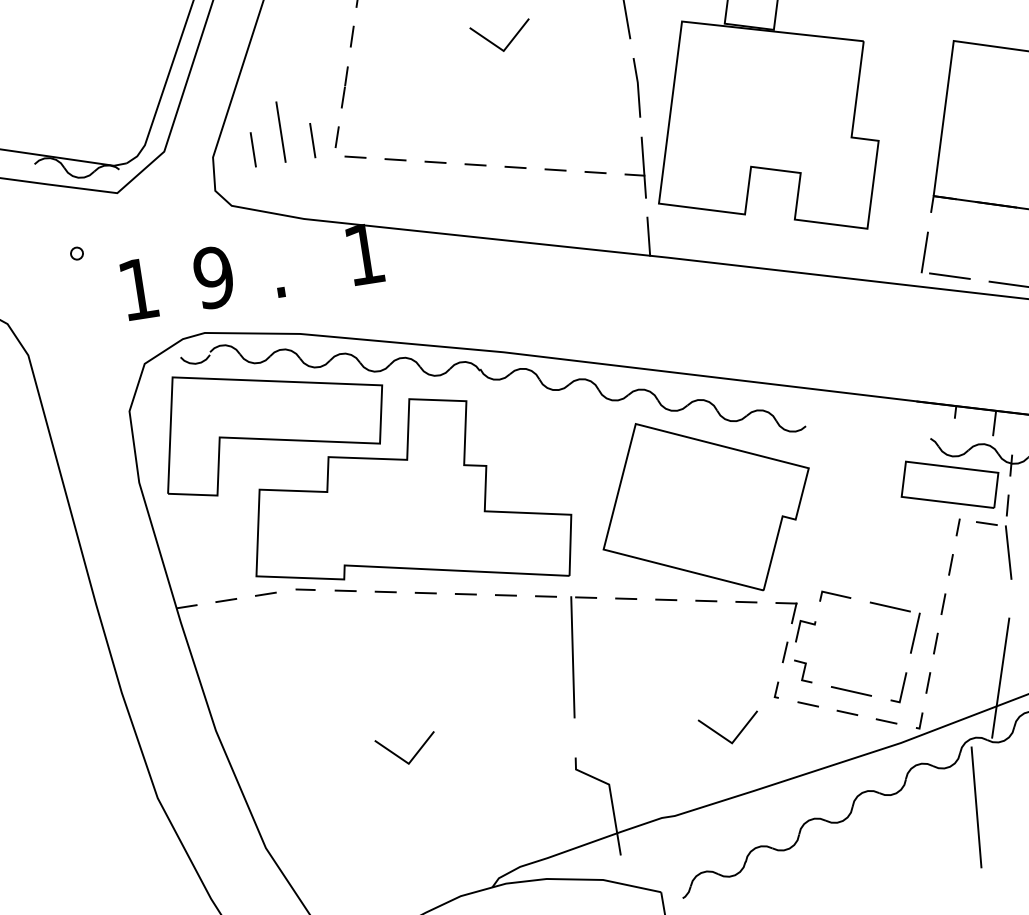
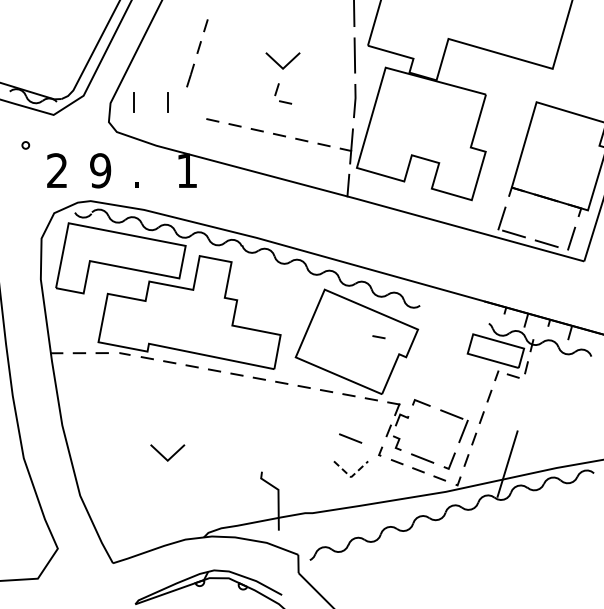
line: (280, 131) -> (150, 94), removed
part: (338, 141) -> (277, 92), moved
text: (137, 288) -> (56, 170), 1 -> 2
line: (742, 492) -> (378, 337), added
line: (1007, 553) -> (522, 394), removed
line: (571, 657) -> (268, 415), removed
line: (720, 675) -> (350, 438), added
line: (732, 743) -> (351, 477), solid -> dashed
line: (976, 807) -> (482, 534), removed

